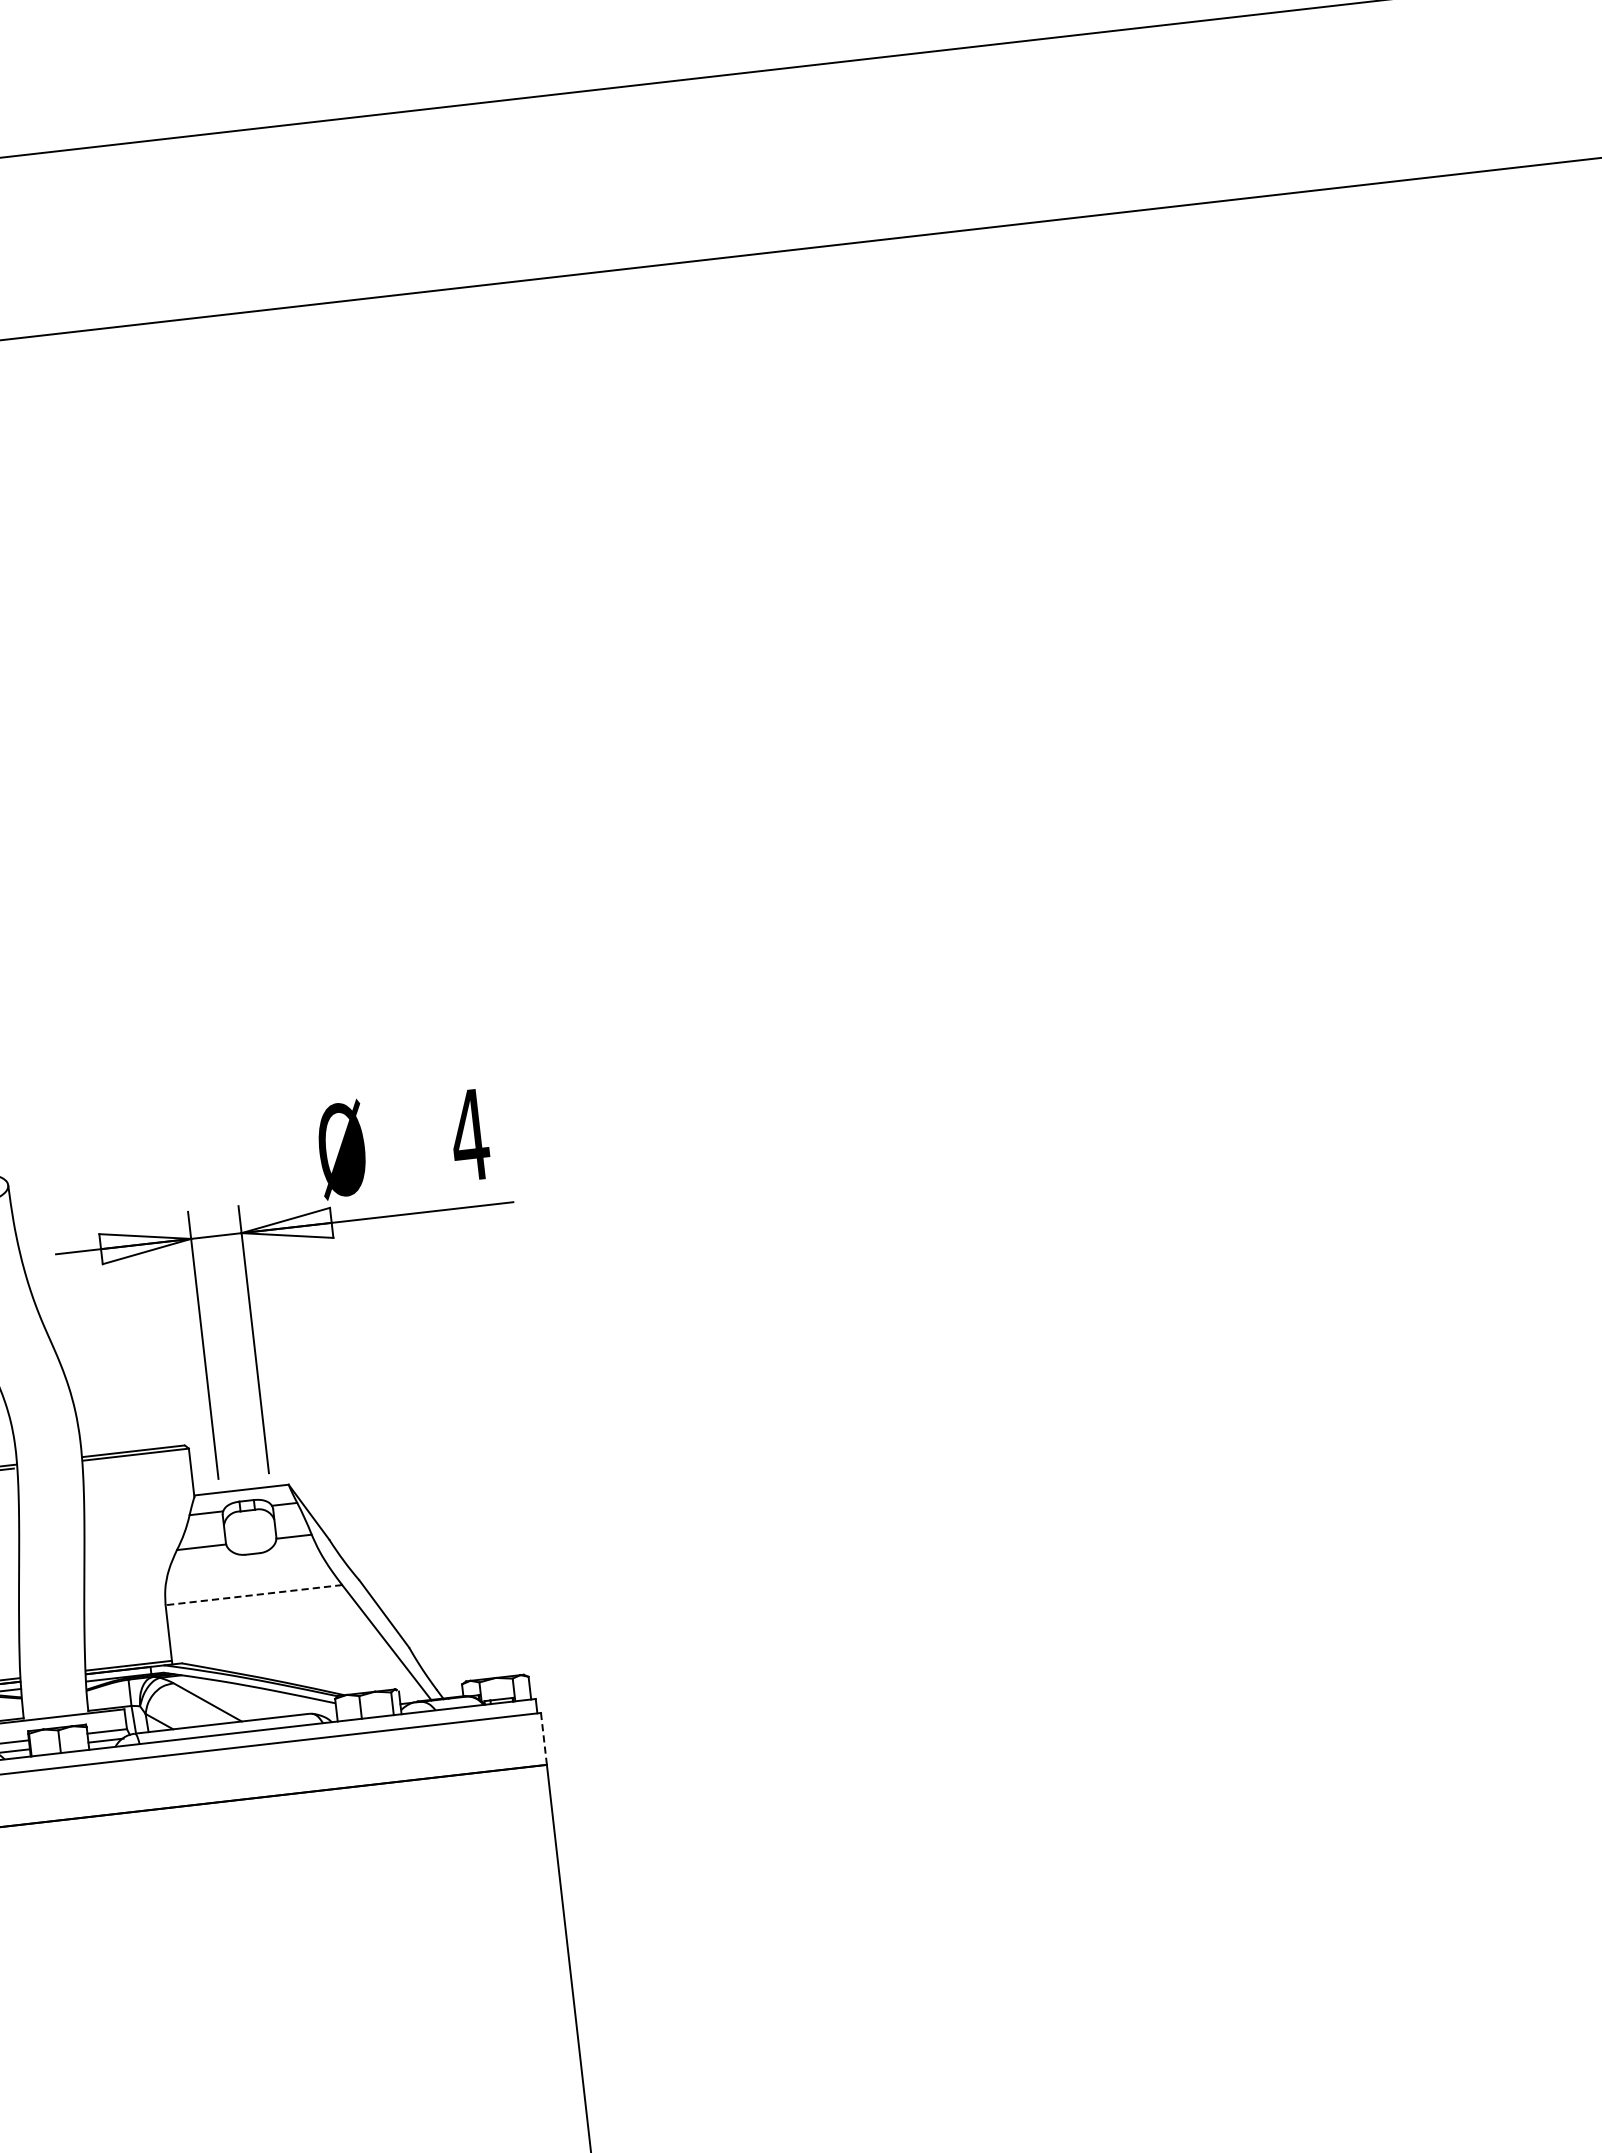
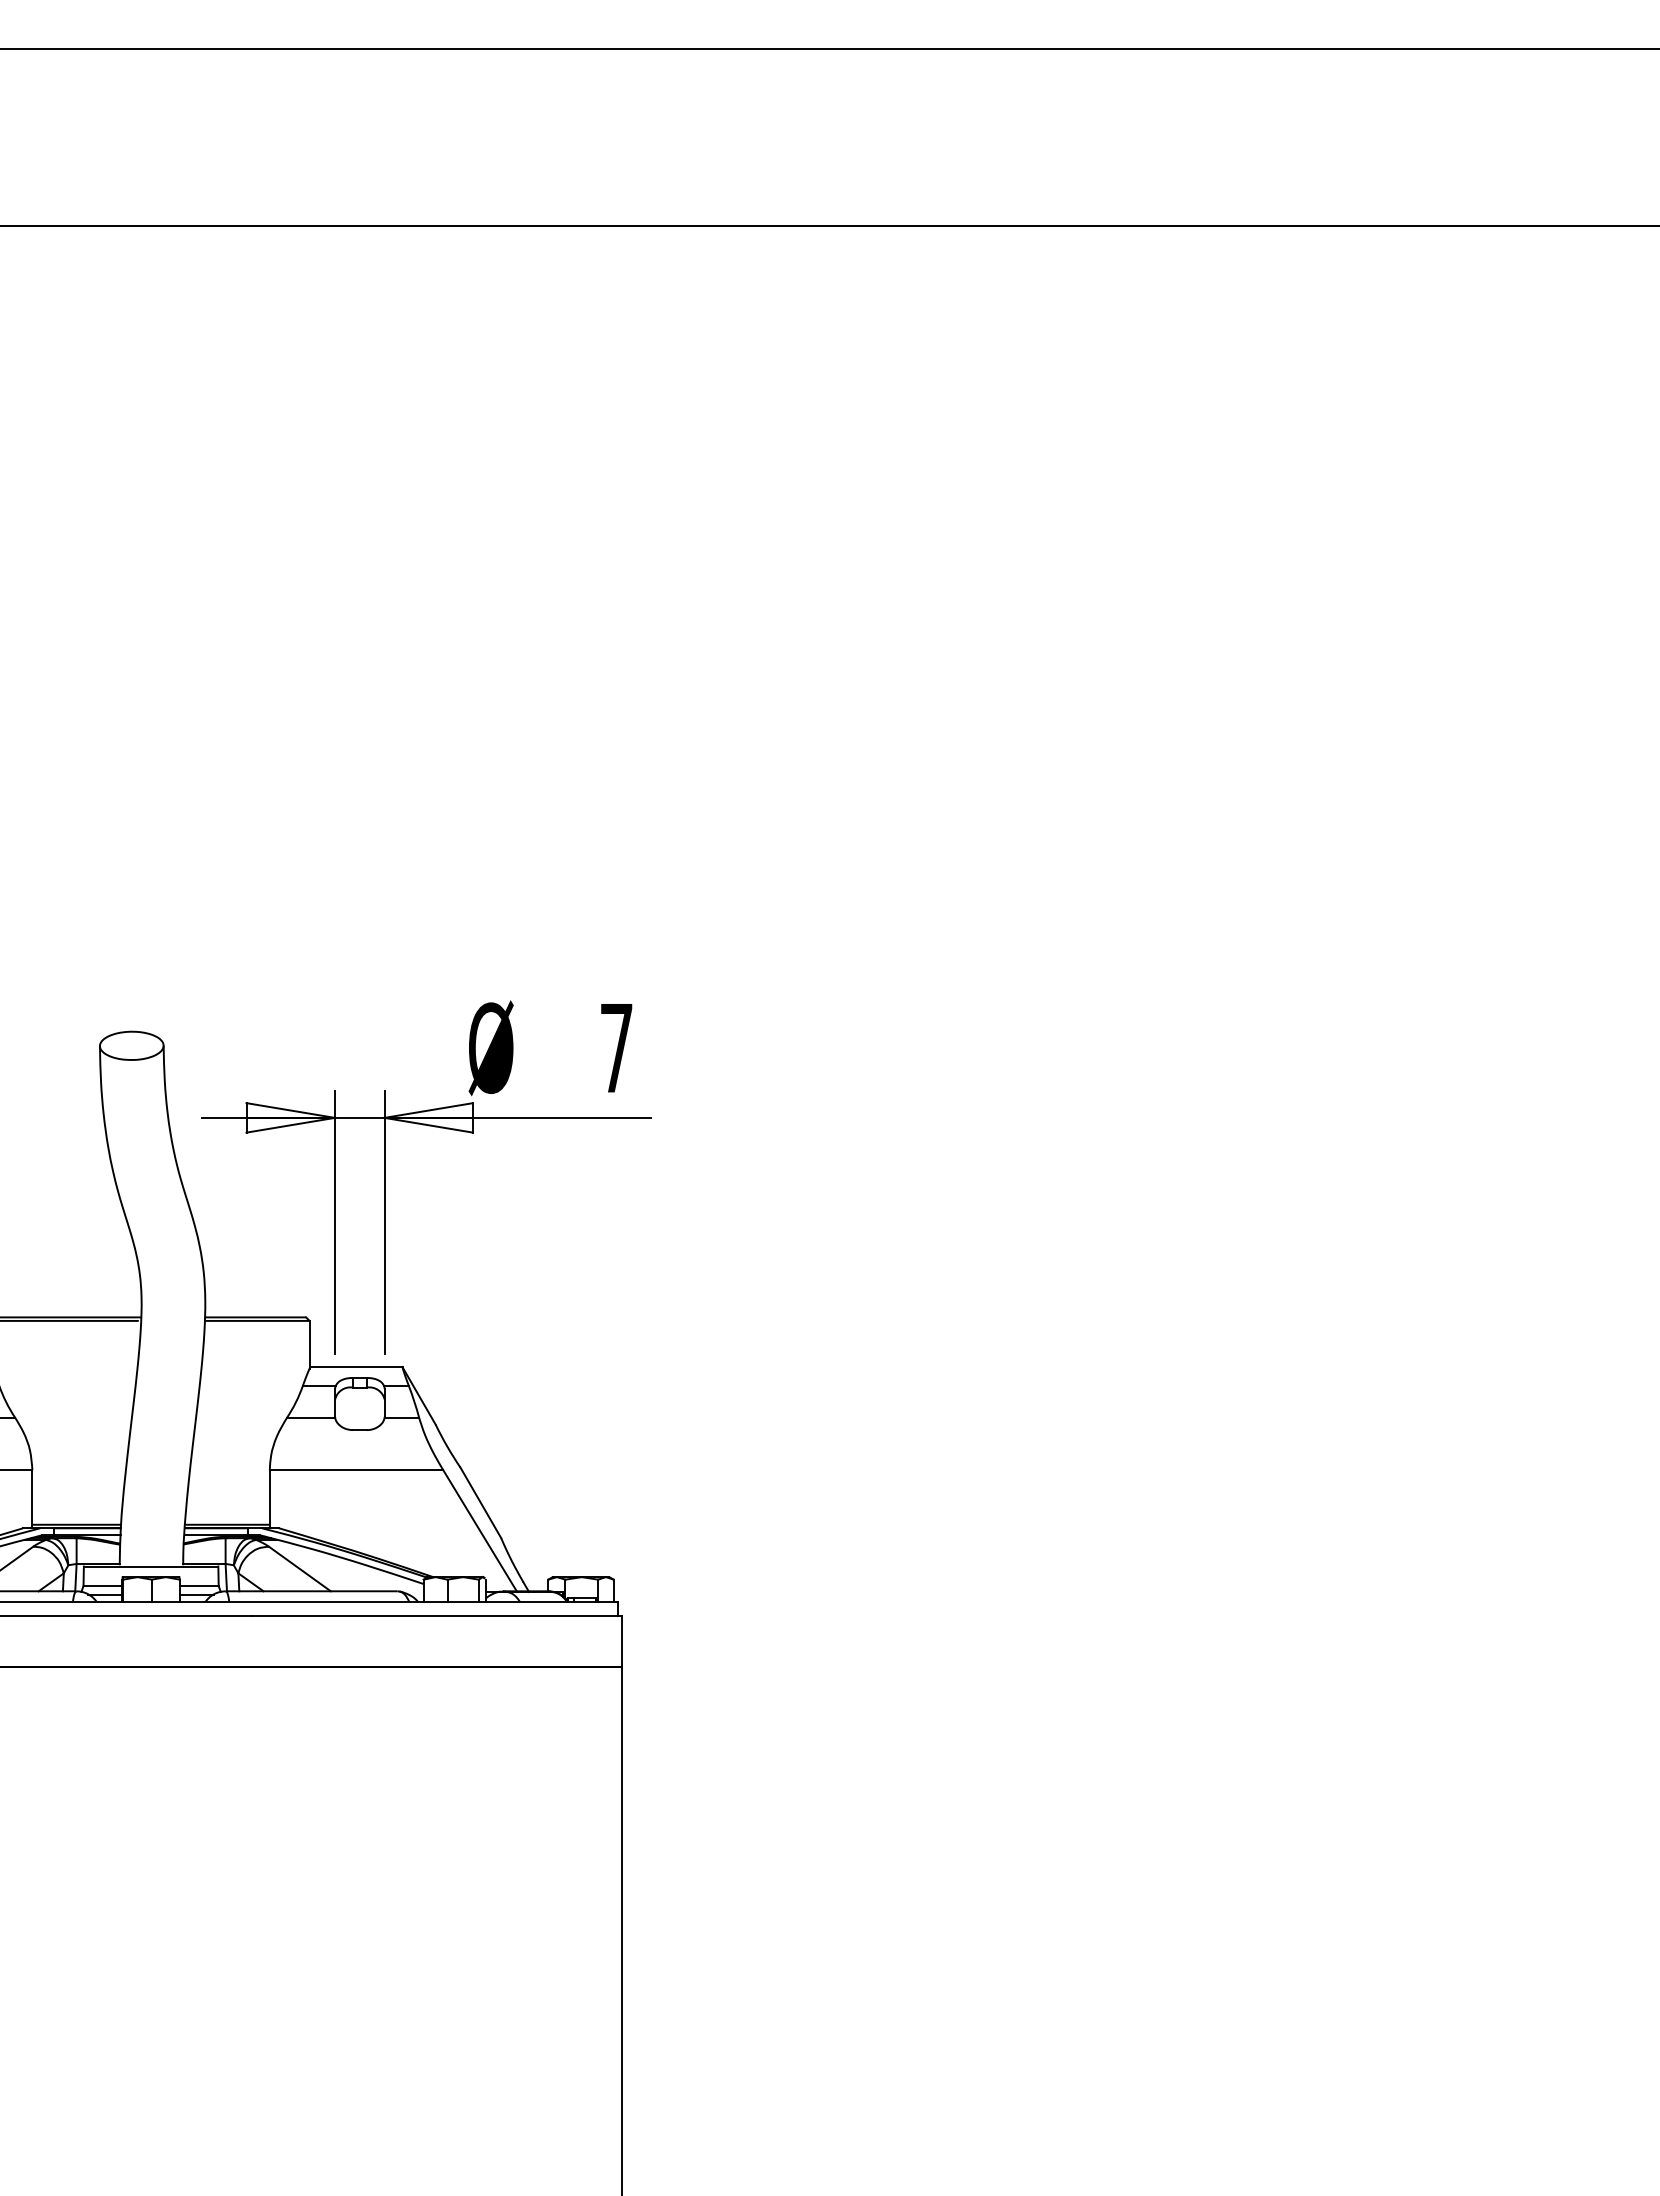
text: (469, 1135) -> (616, 1048), 4 -> 7
line: (253, 1595) -> (356, 1470), dashed -> solid
line: (543, 1738) -> (621, 1641), dashed -> solid

